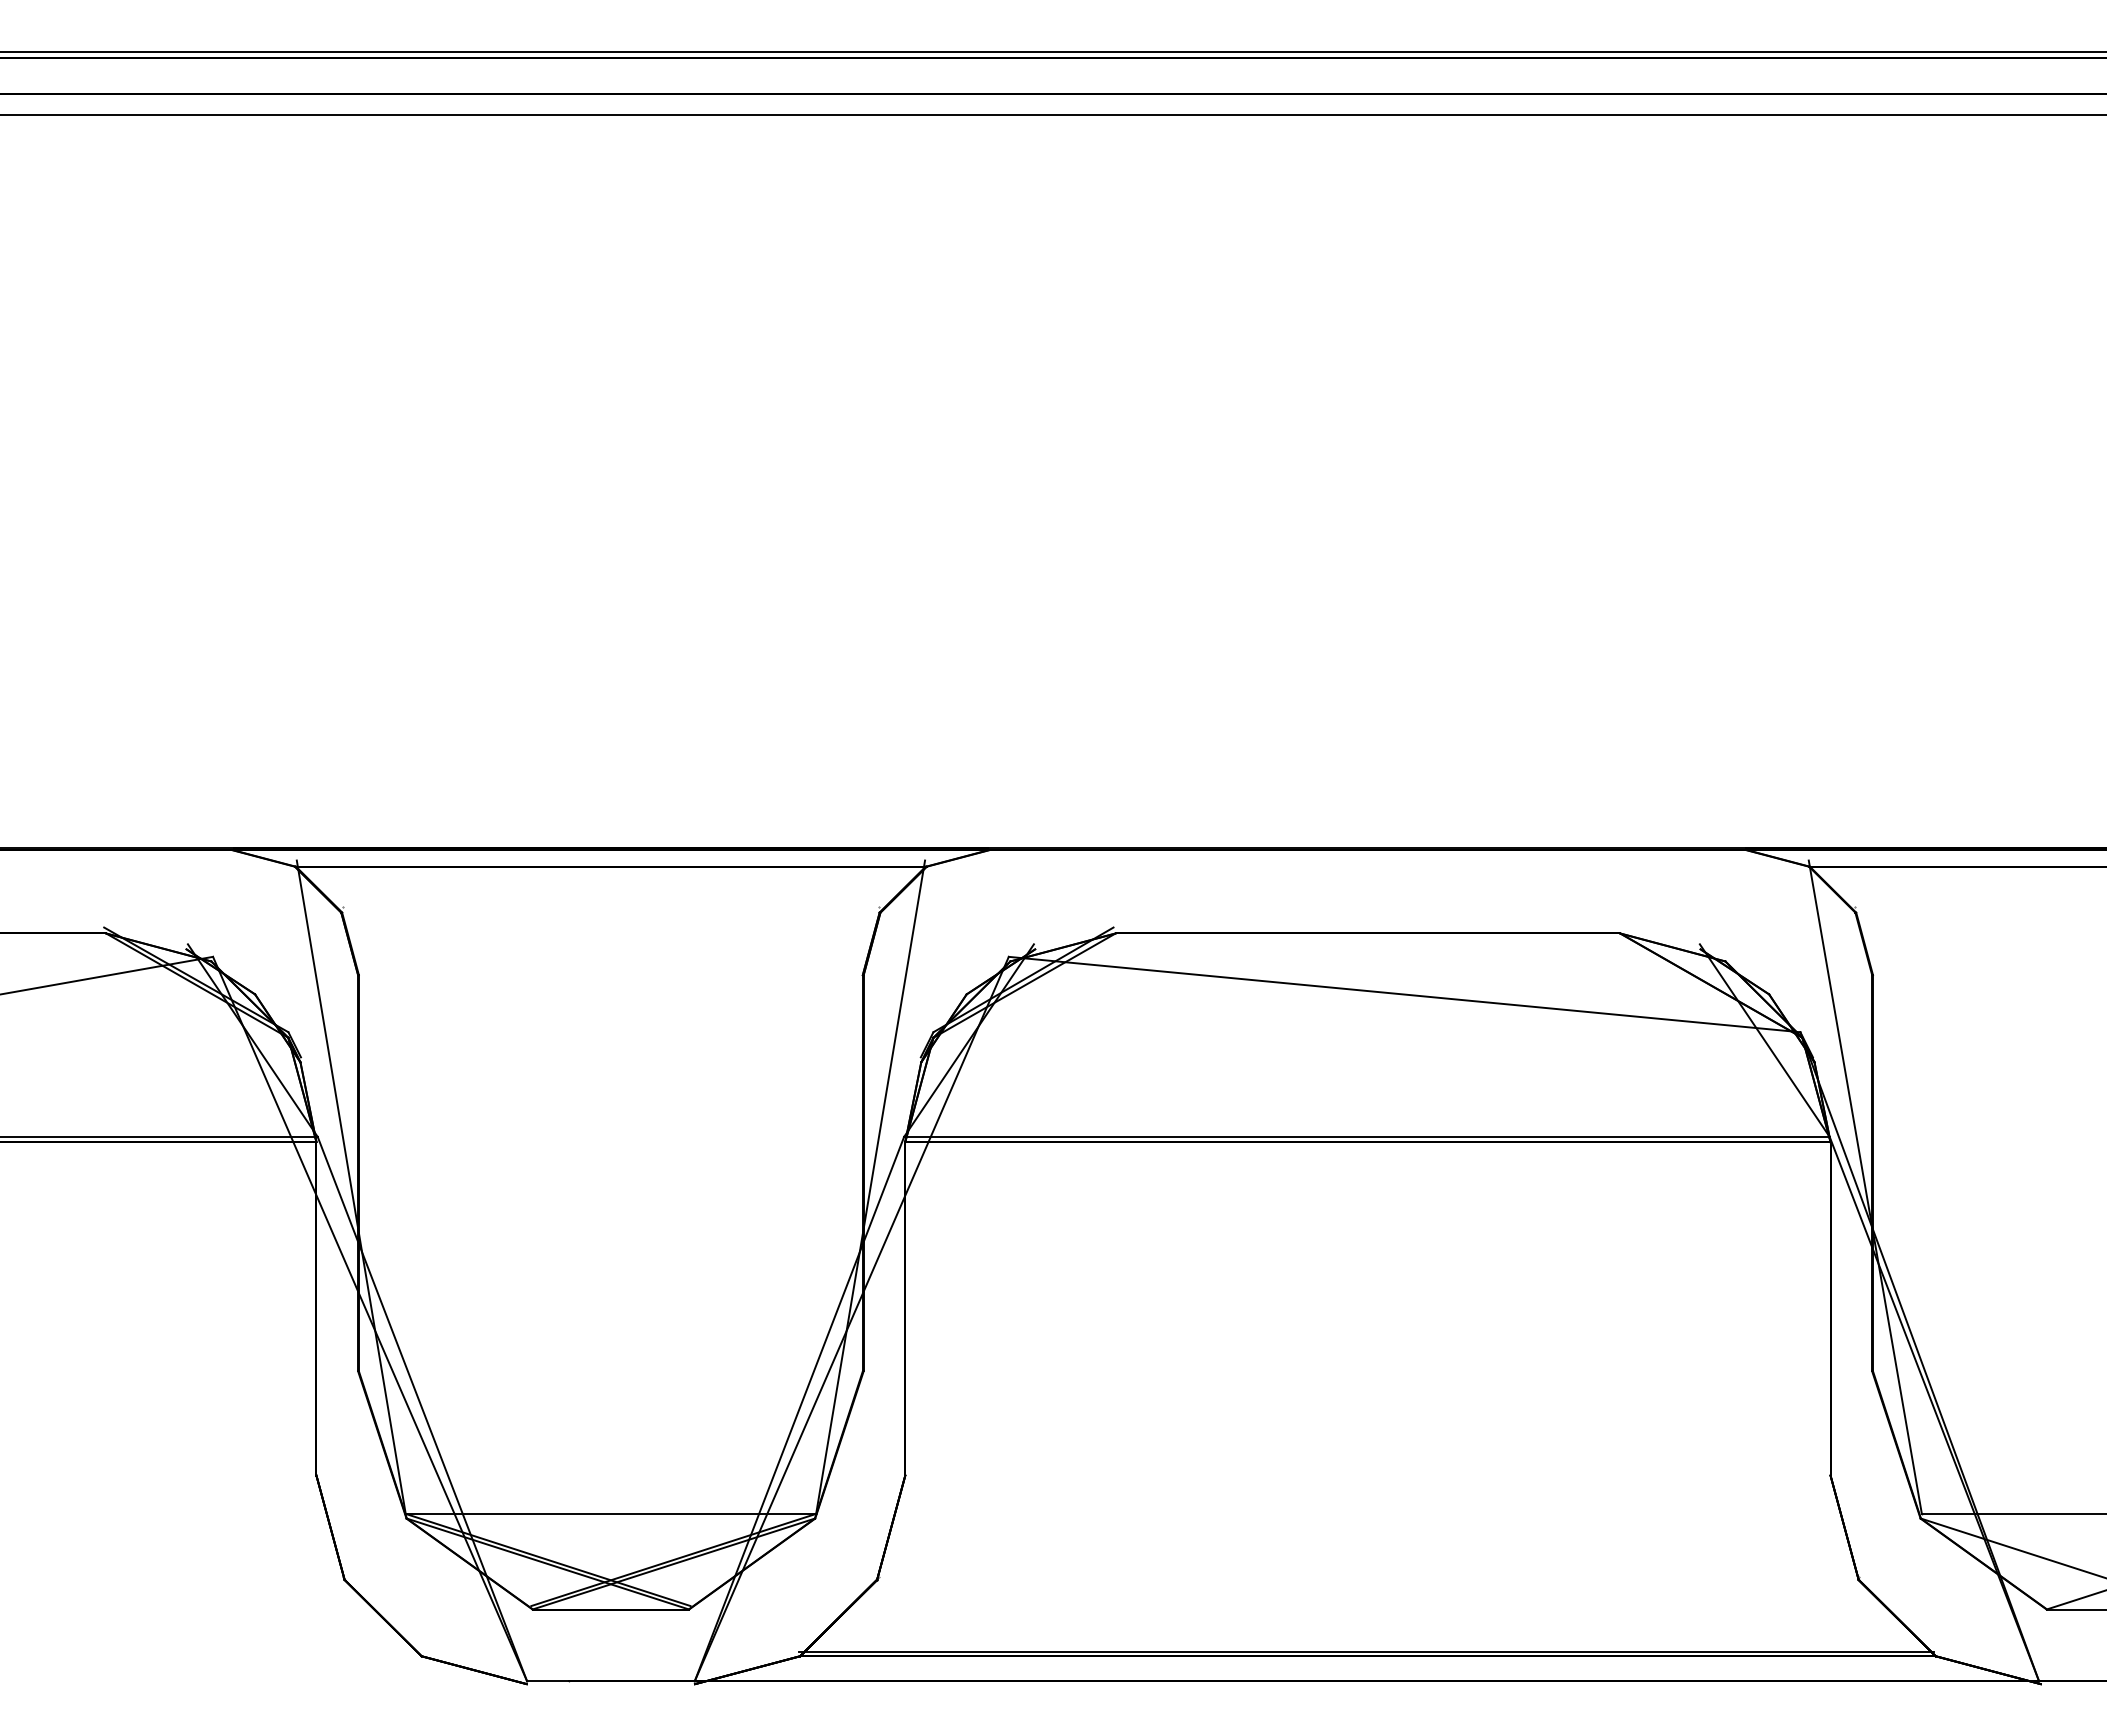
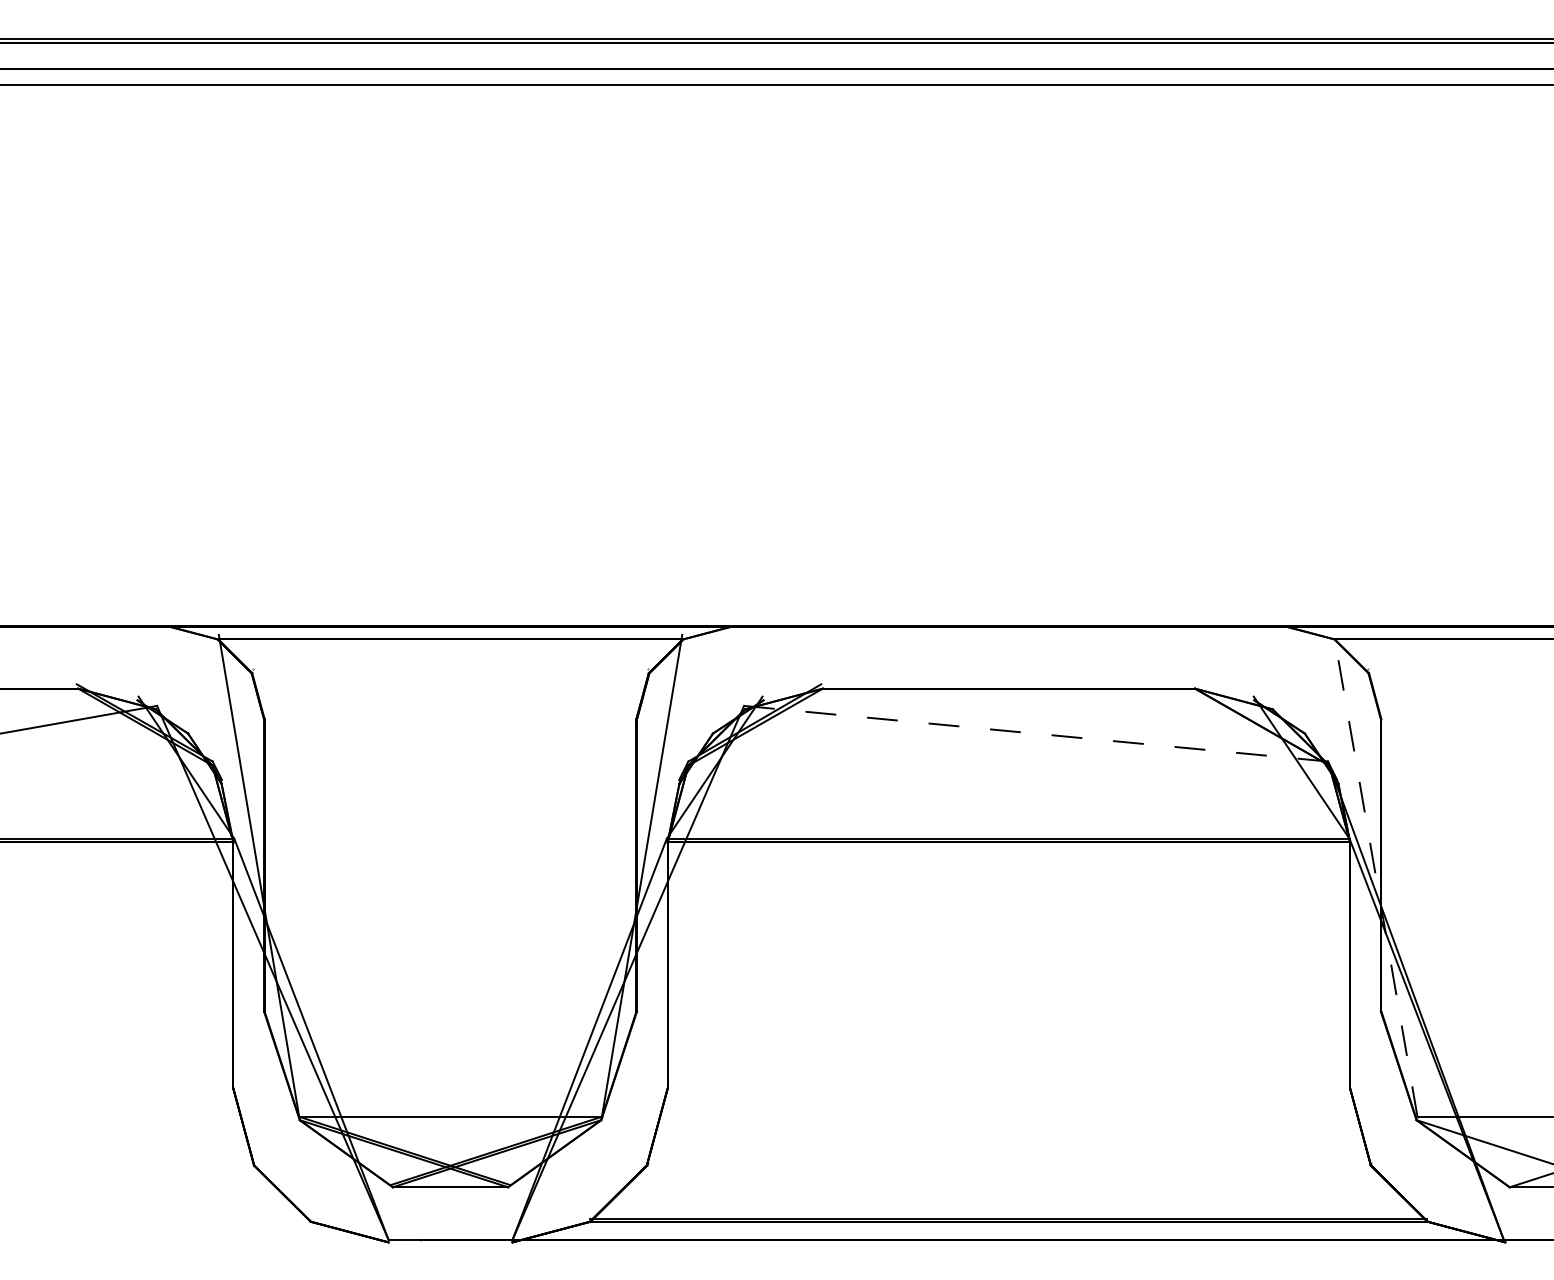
line: (1404, 994) -> (1035, 733), solid -> dashed
line: (1865, 1187) -> (1375, 876), solid -> dashed

